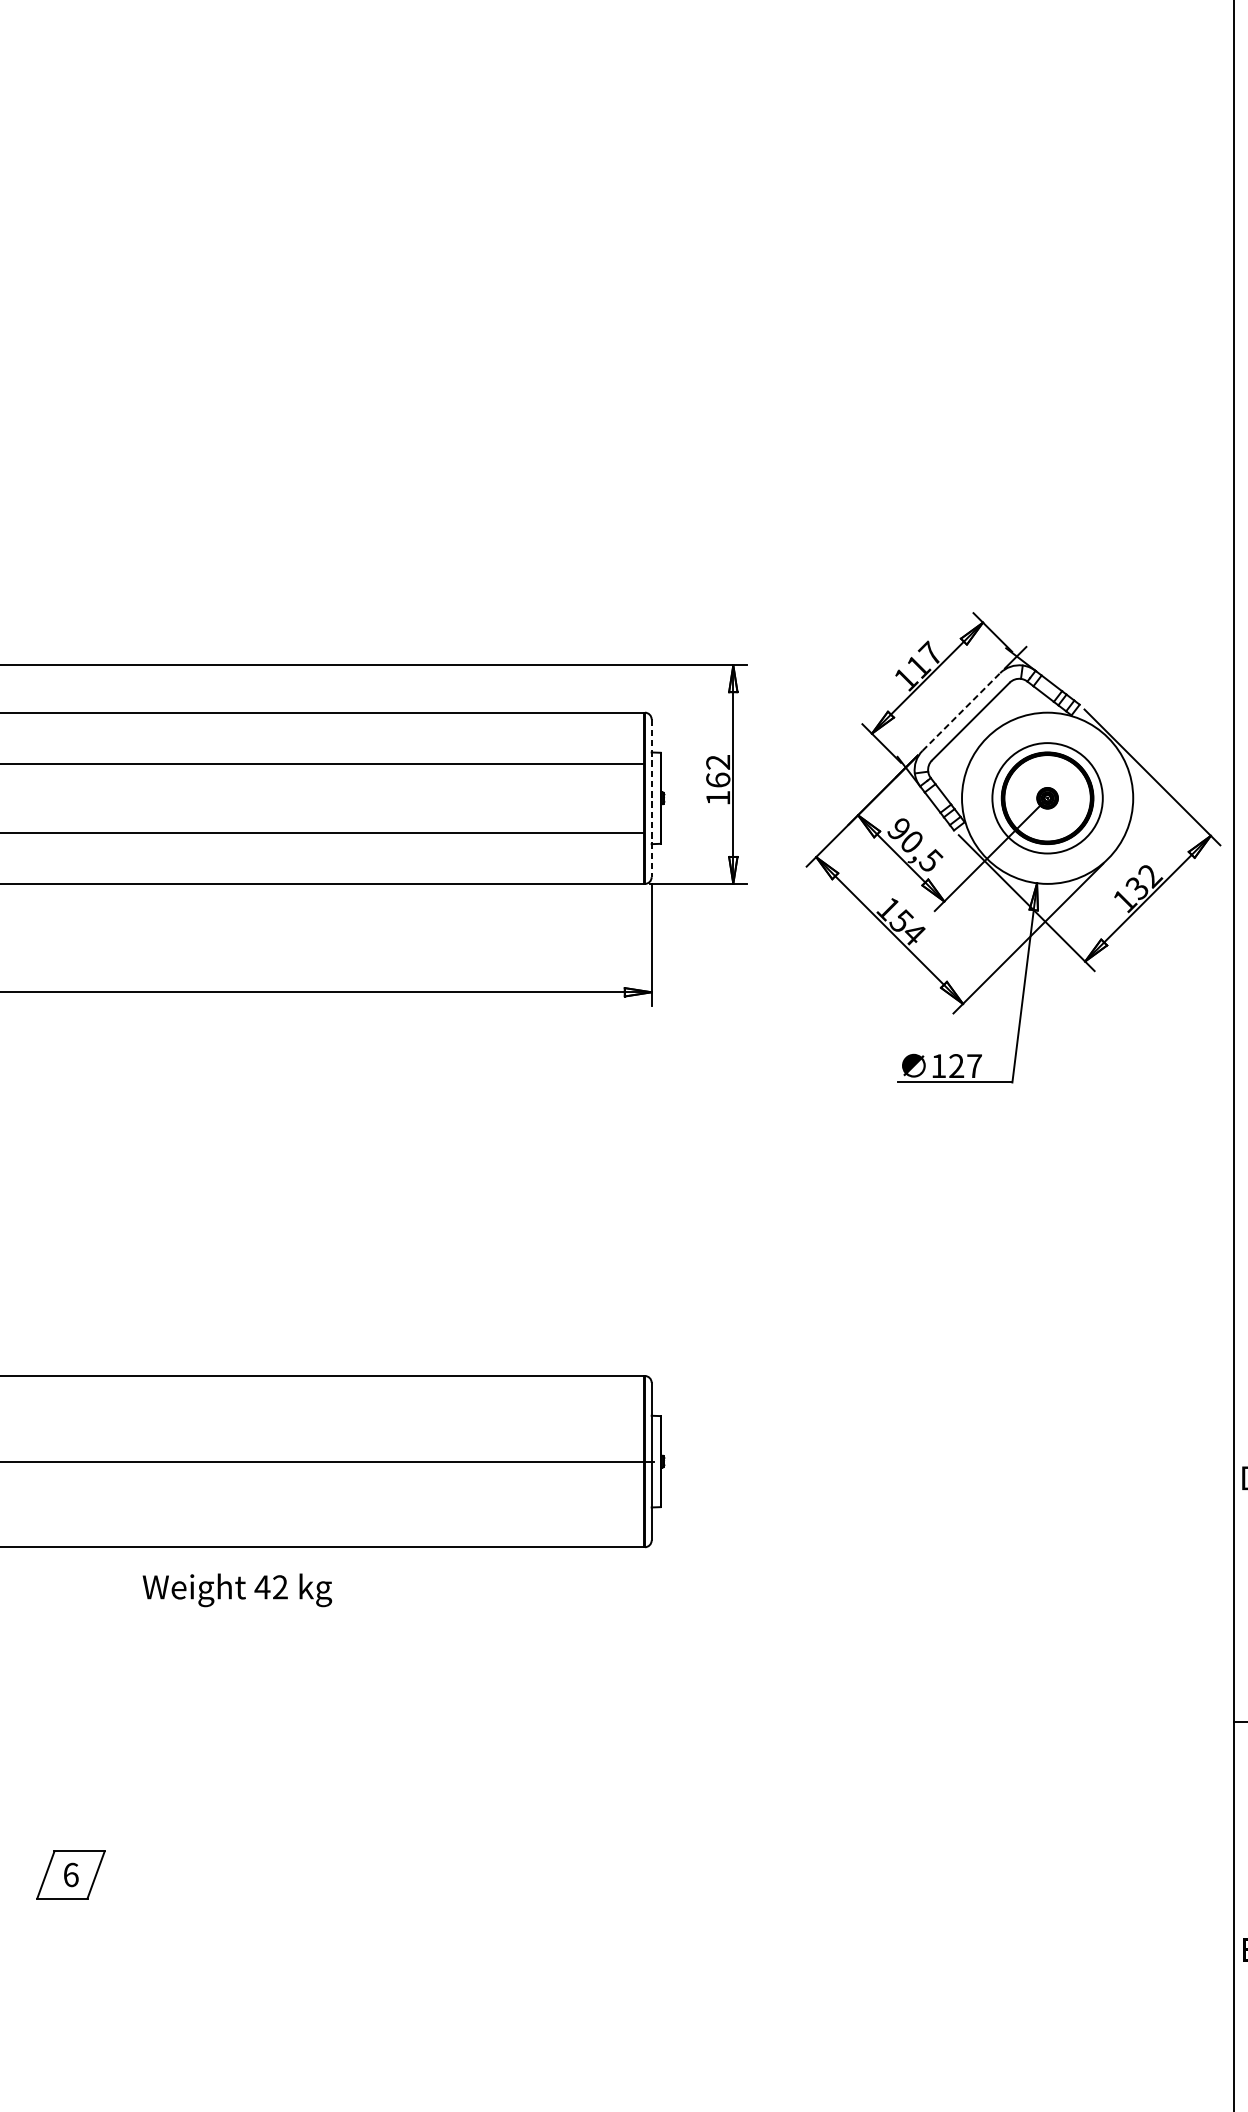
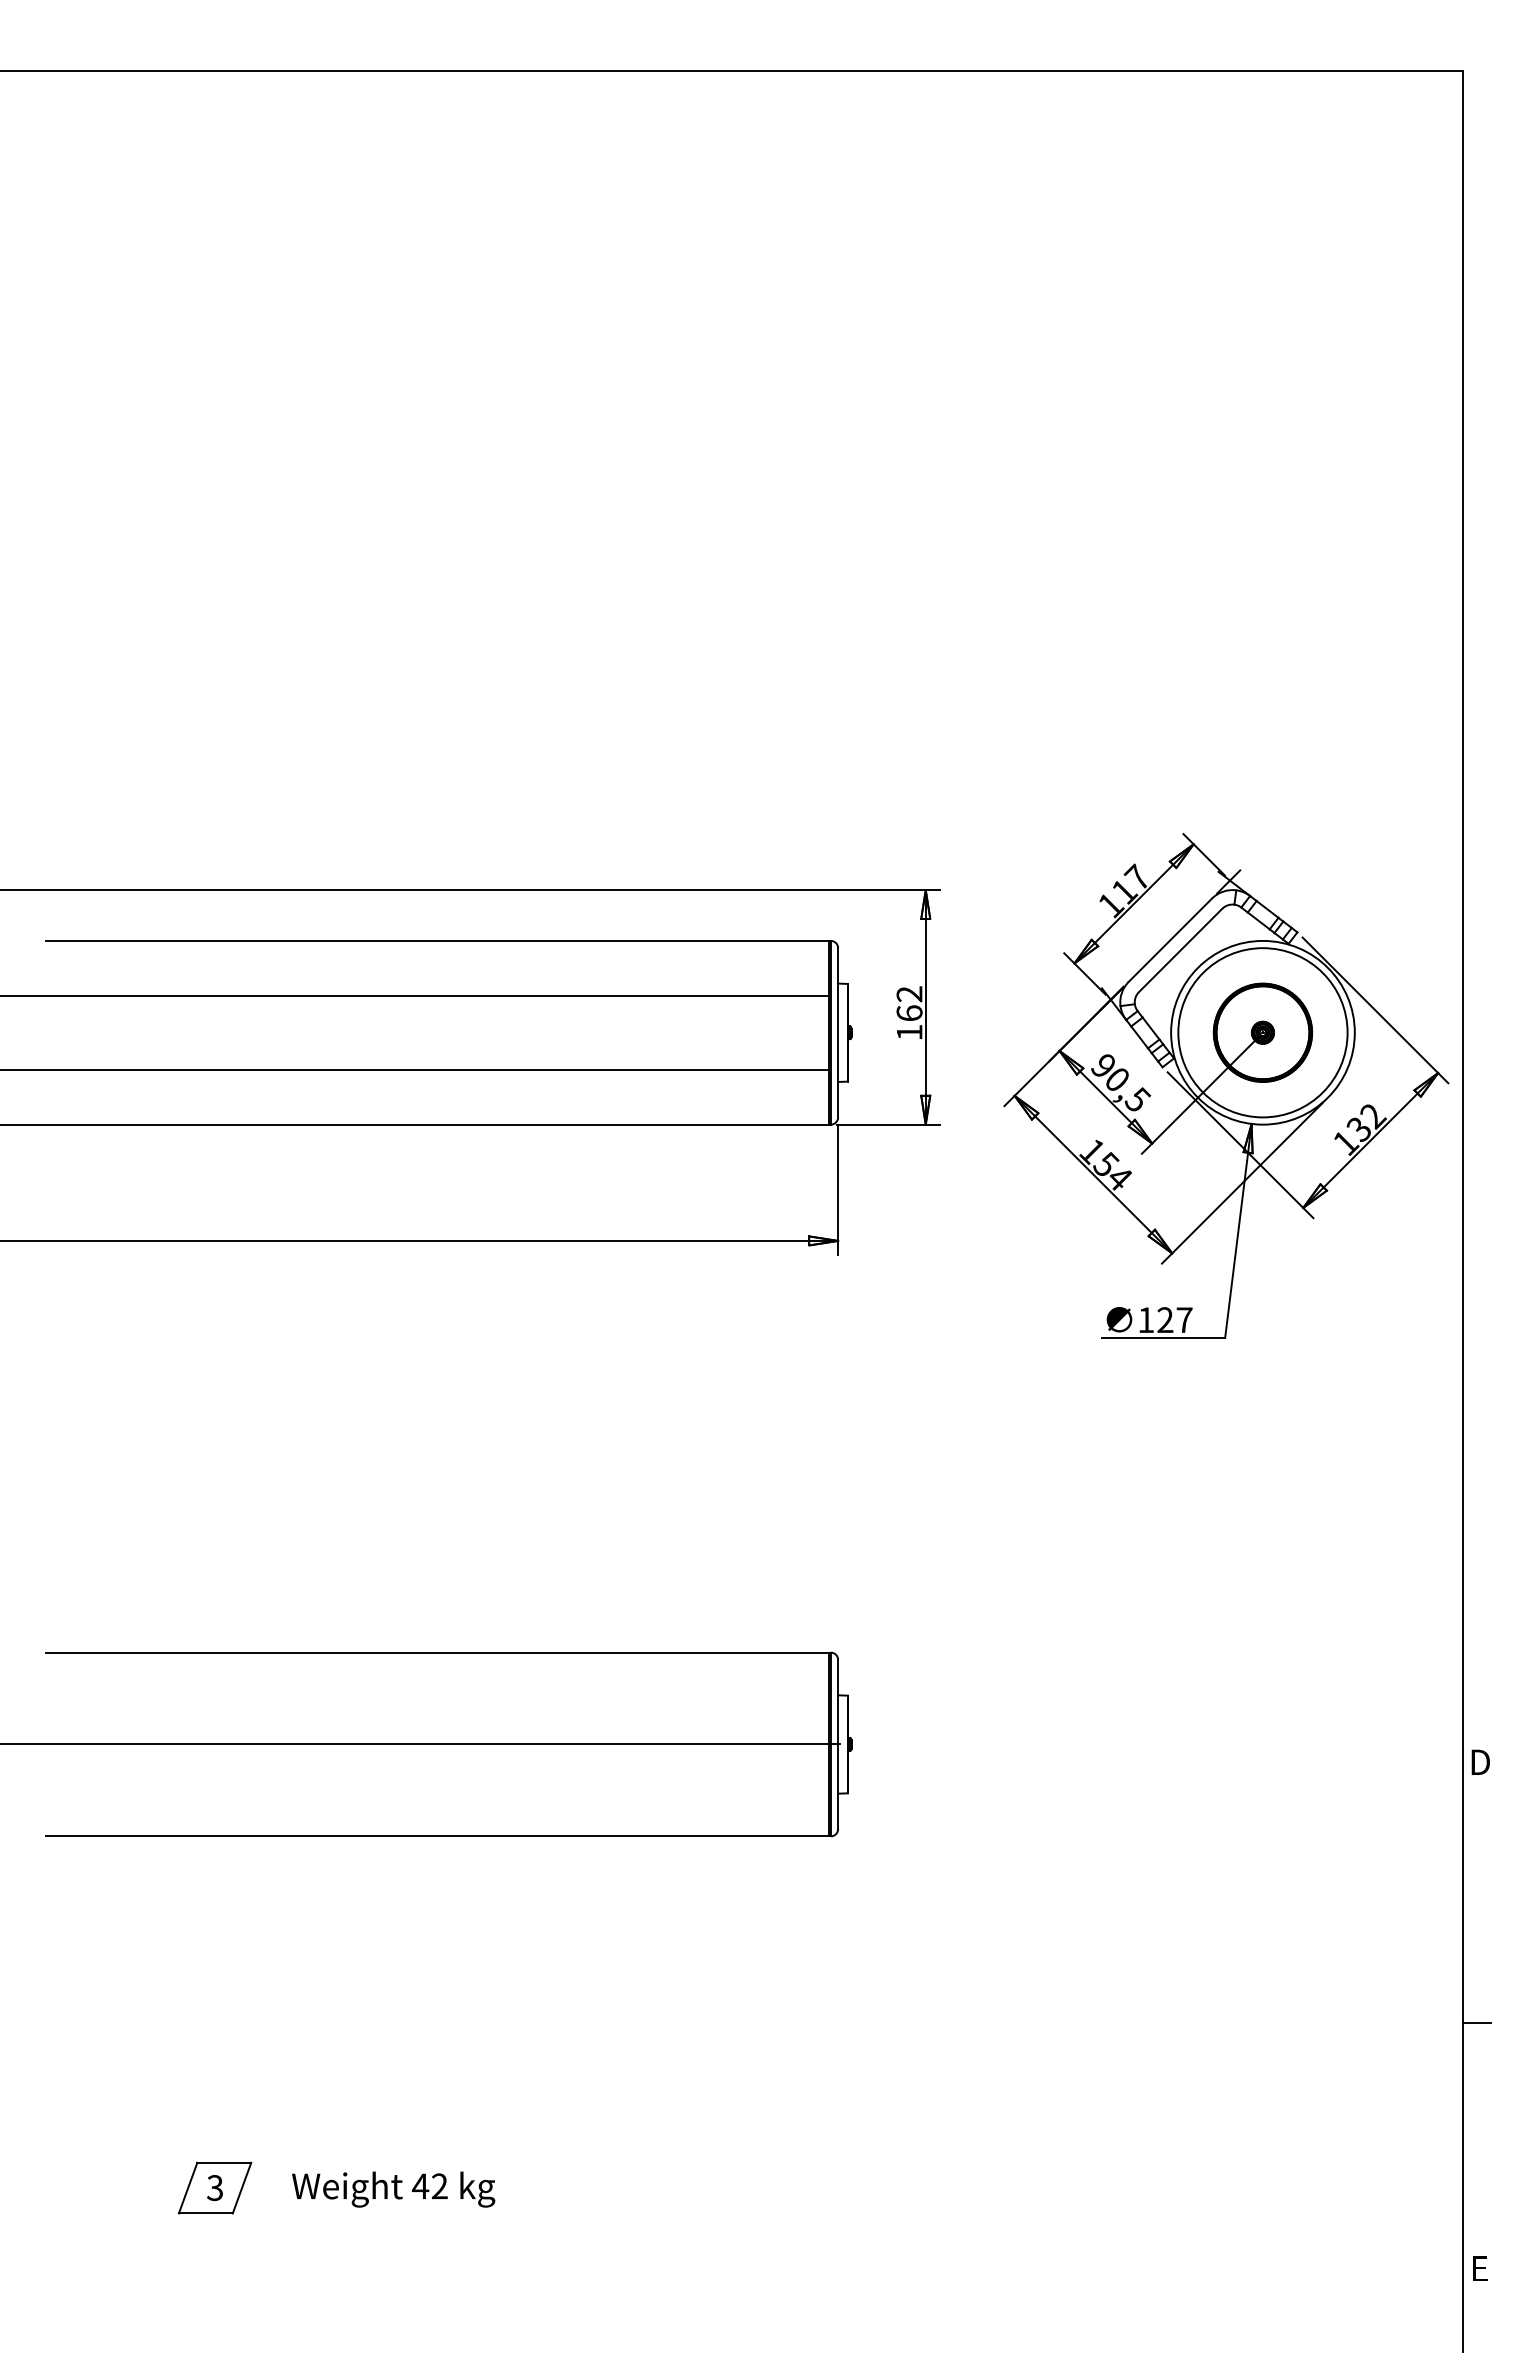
line: (961, 712) -> (1170, 940), dashed -> solid
line: (652, 798) -> (838, 1032), dashed -> solid
circle: (1047, 798) -> (1262, 1032), size x1.43
text: (237, 1590) -> (393, 2189), moved
text: (71, 1875) -> (215, 2188), 6 -> 3

